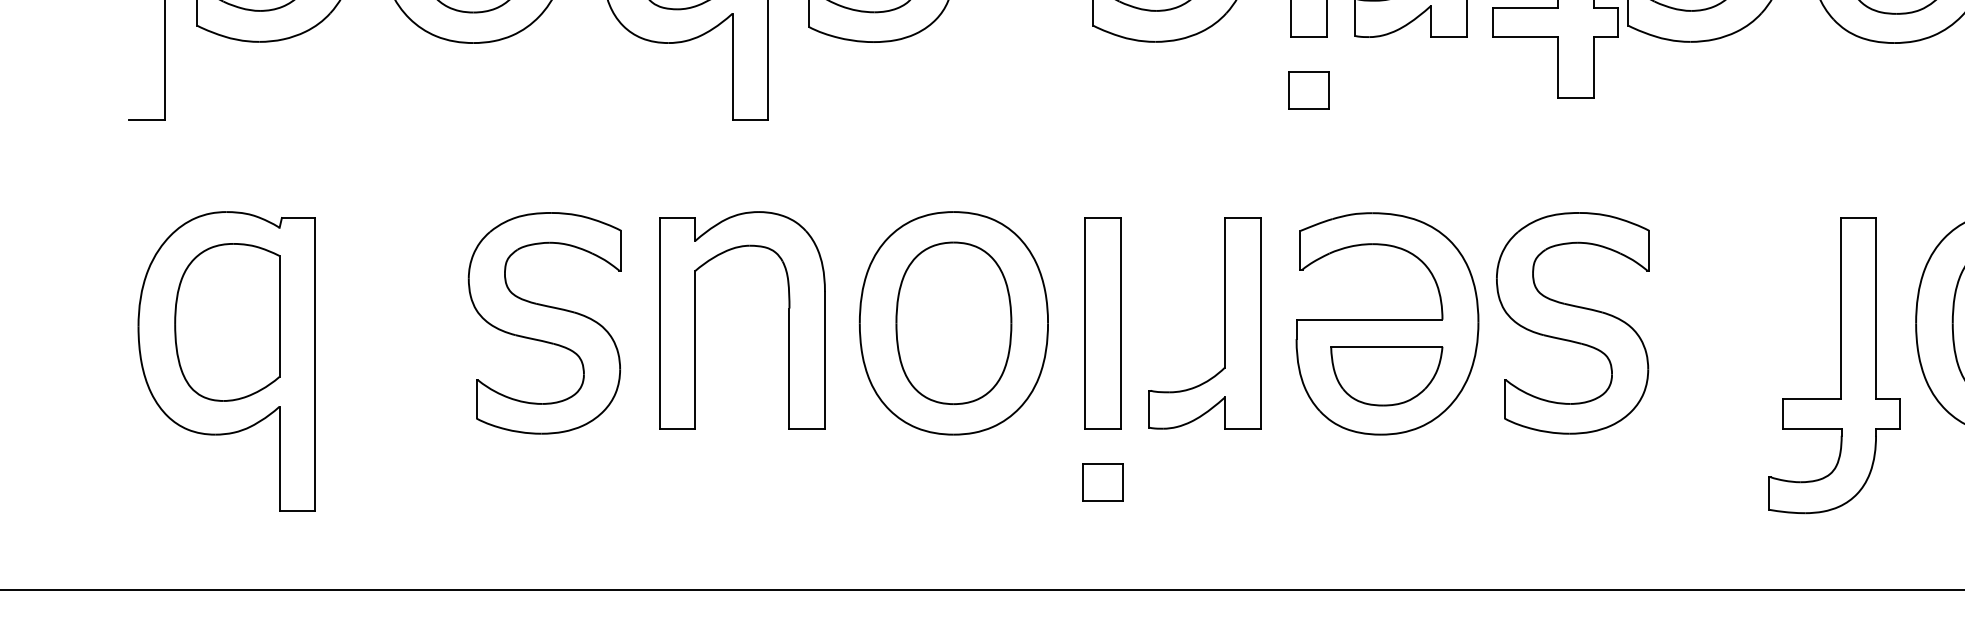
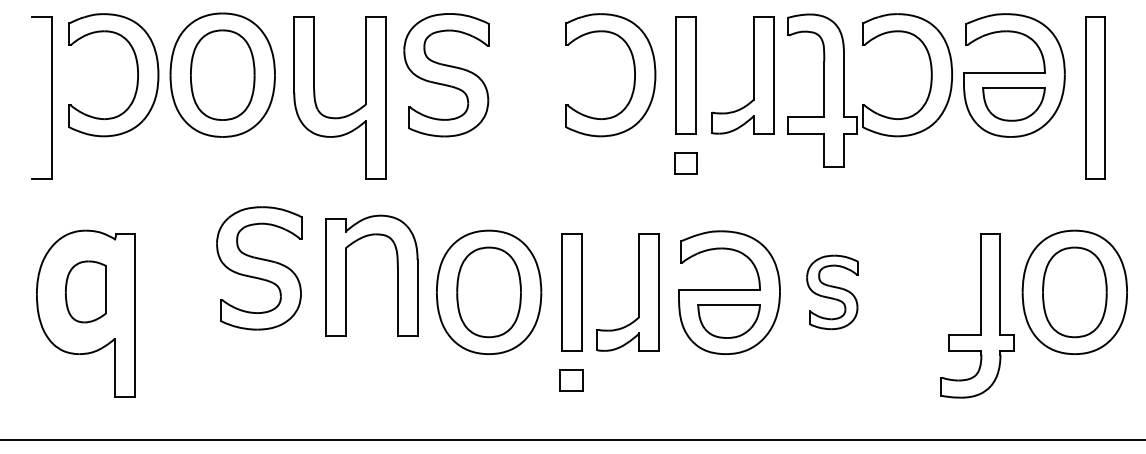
part: (696, 319) -> (346, 275), moved
part: (226, 321) -> (85, 291), size x0.7
part: (545, 323) -> (259, 268), moved
part: (1573, 323) -> (832, 292), size x0.6

